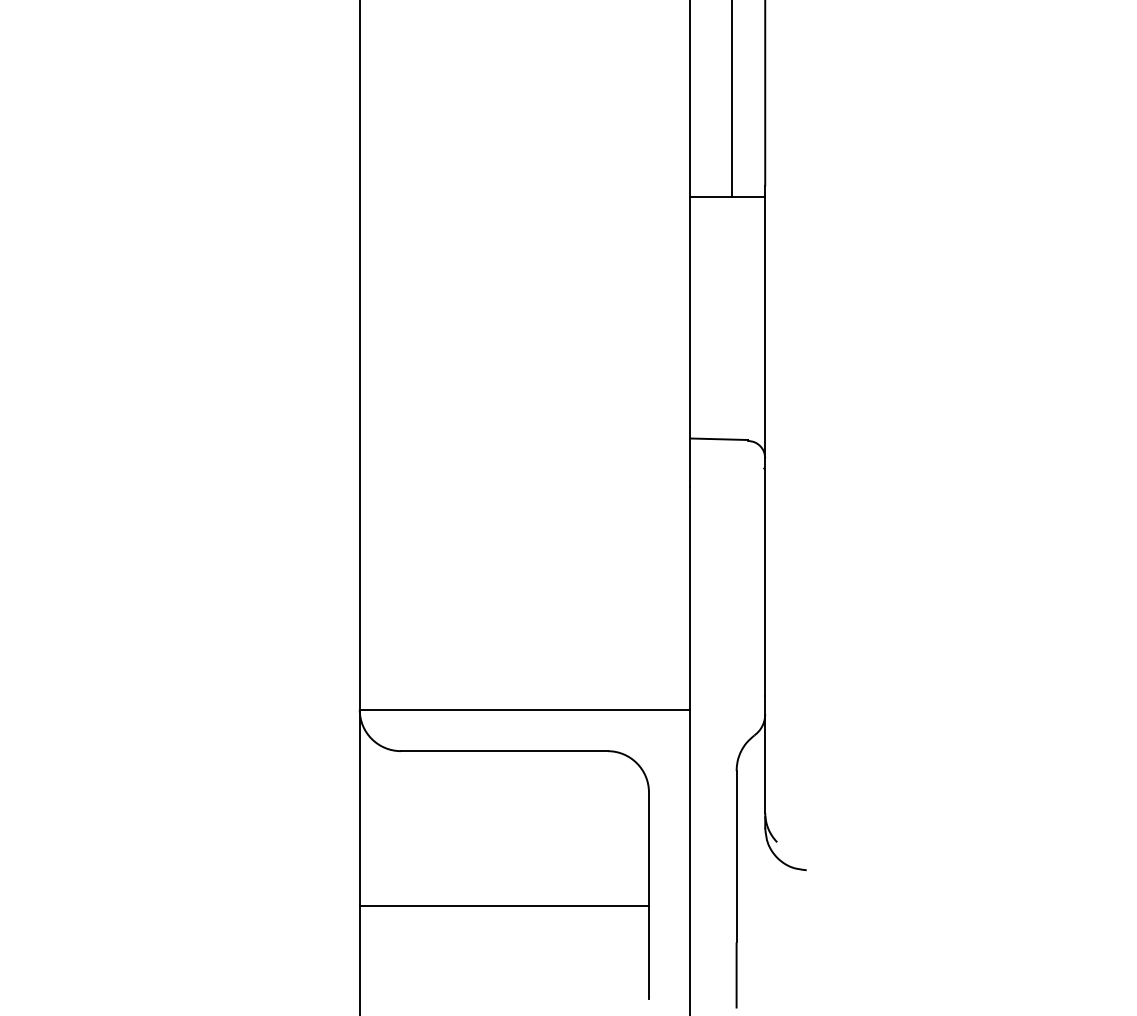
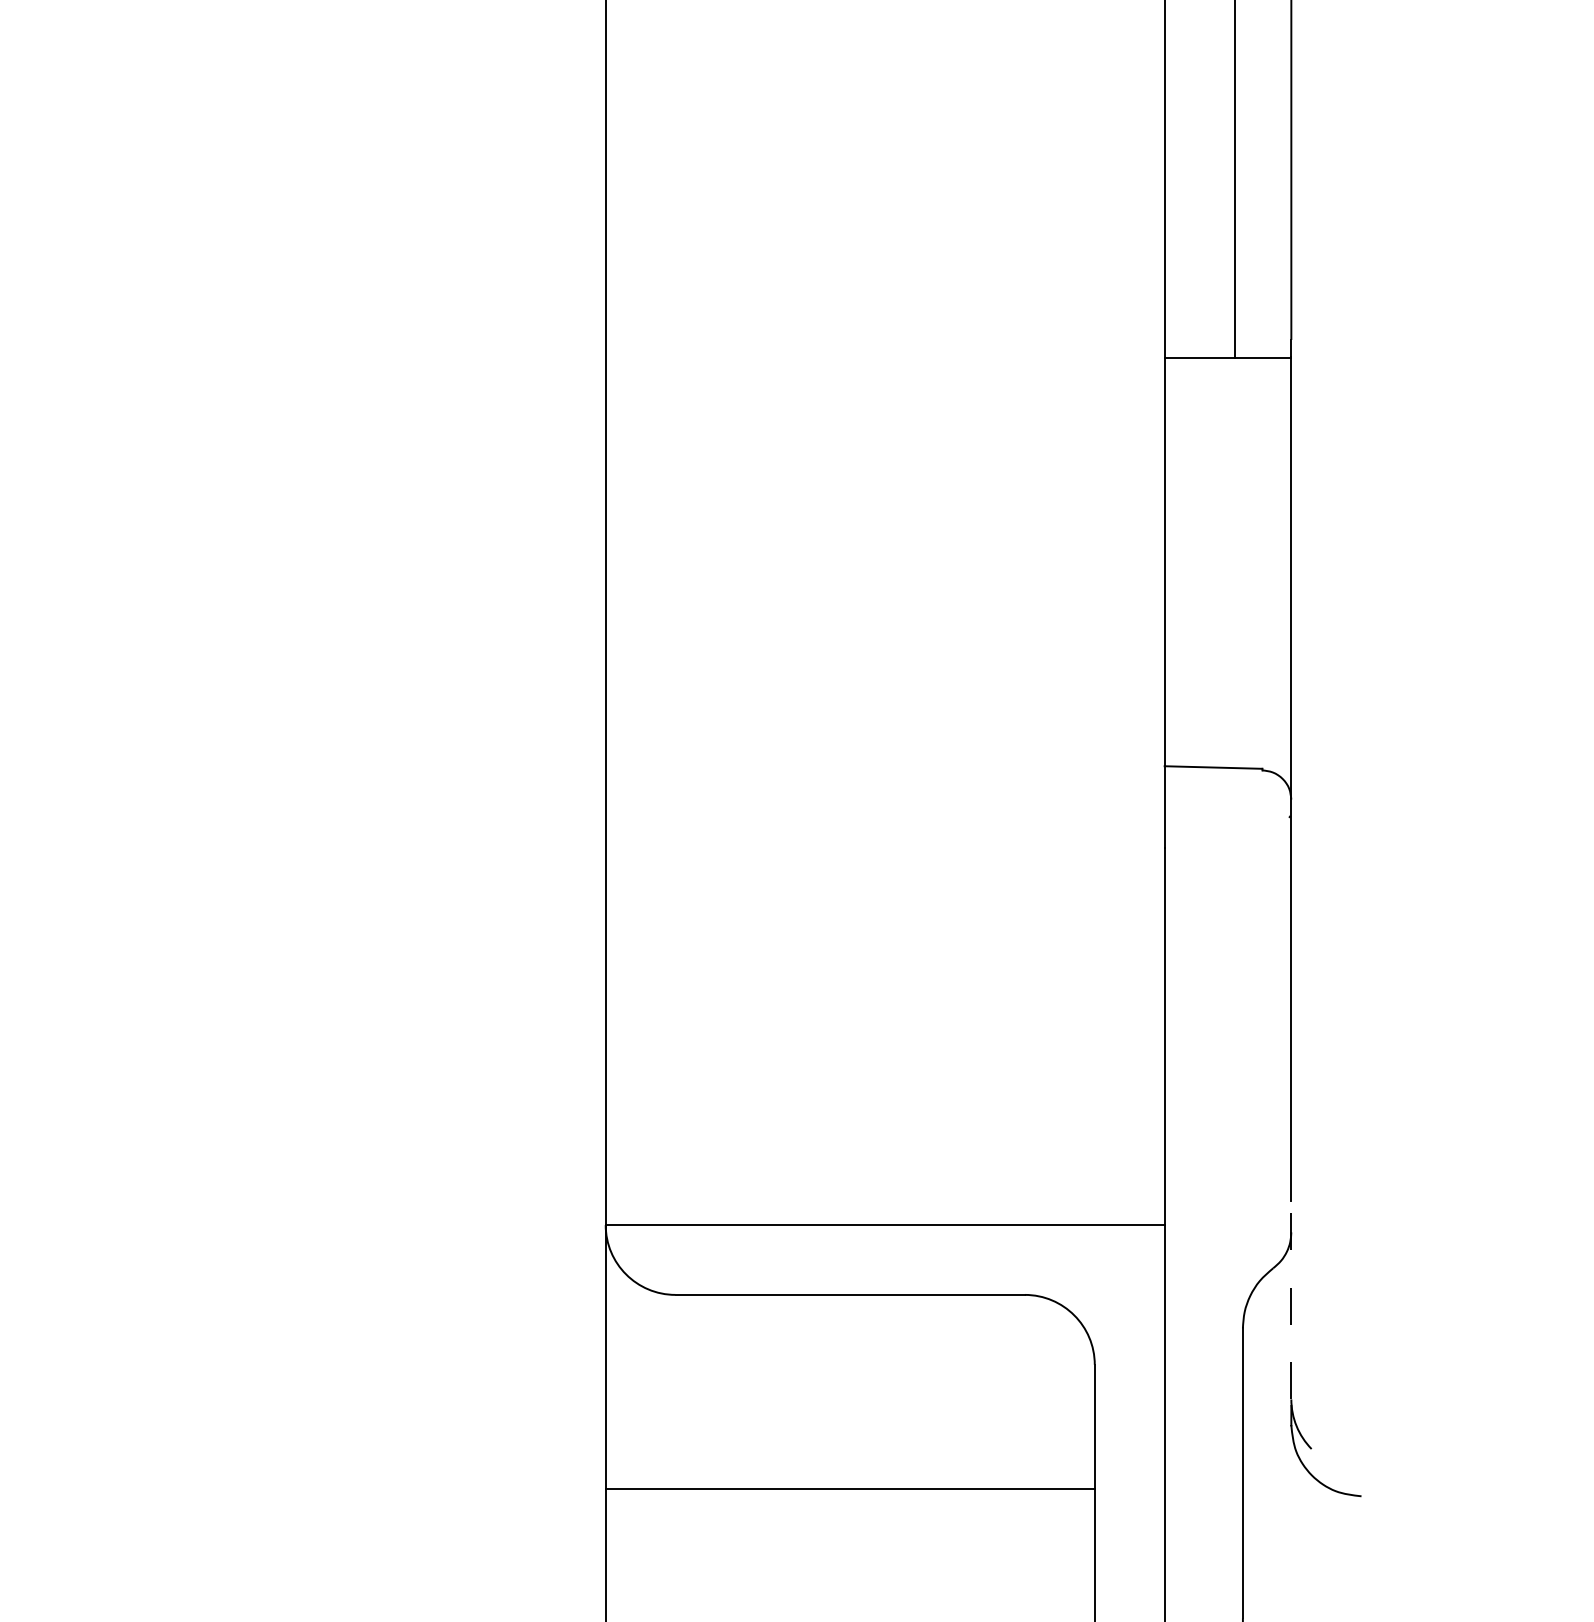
line: (765, 754) -> (1291, 1300), solid -> dashed
line: (503, 906) -> (848, 1489), moved

